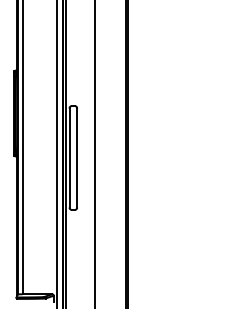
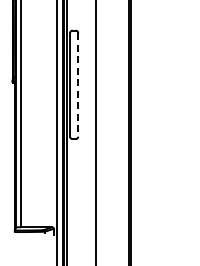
line: (77, 158) -> (78, 85), solid -> dashed

